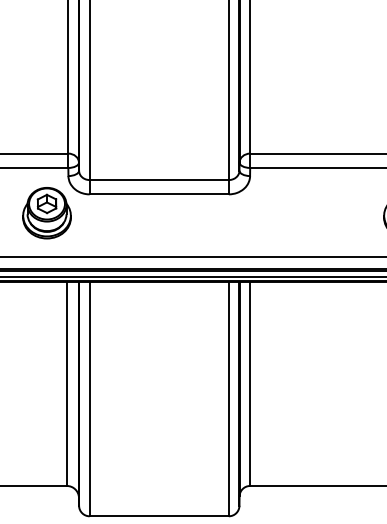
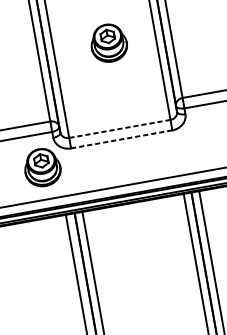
part: (164, 63) -> (108, 43), added
line: (159, 180) -> (120, 129), solid -> dashed
line: (159, 194) -> (121, 139), solid -> dashed

